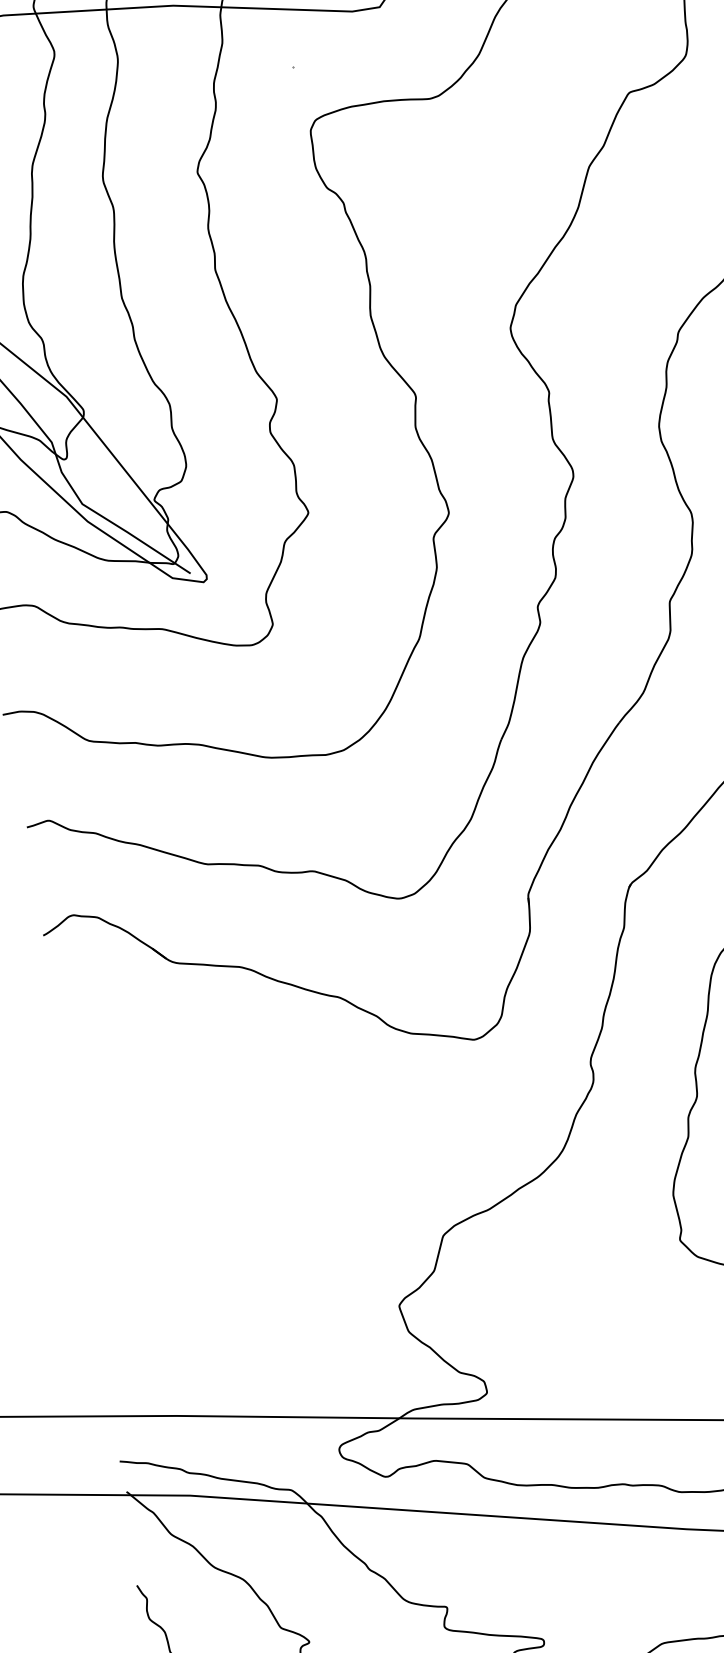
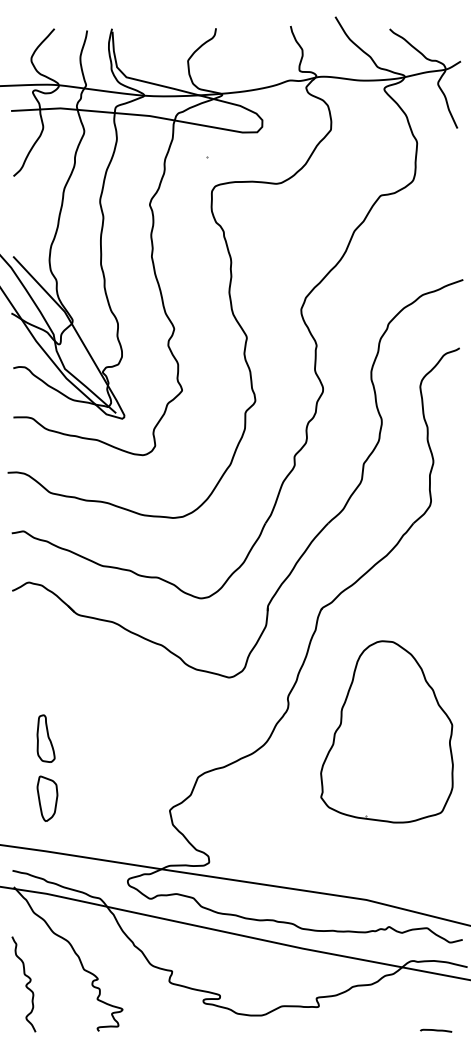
part: (145, 1203) -> (45, 738), added
part: (165, 1316) -> (47, 798), added

